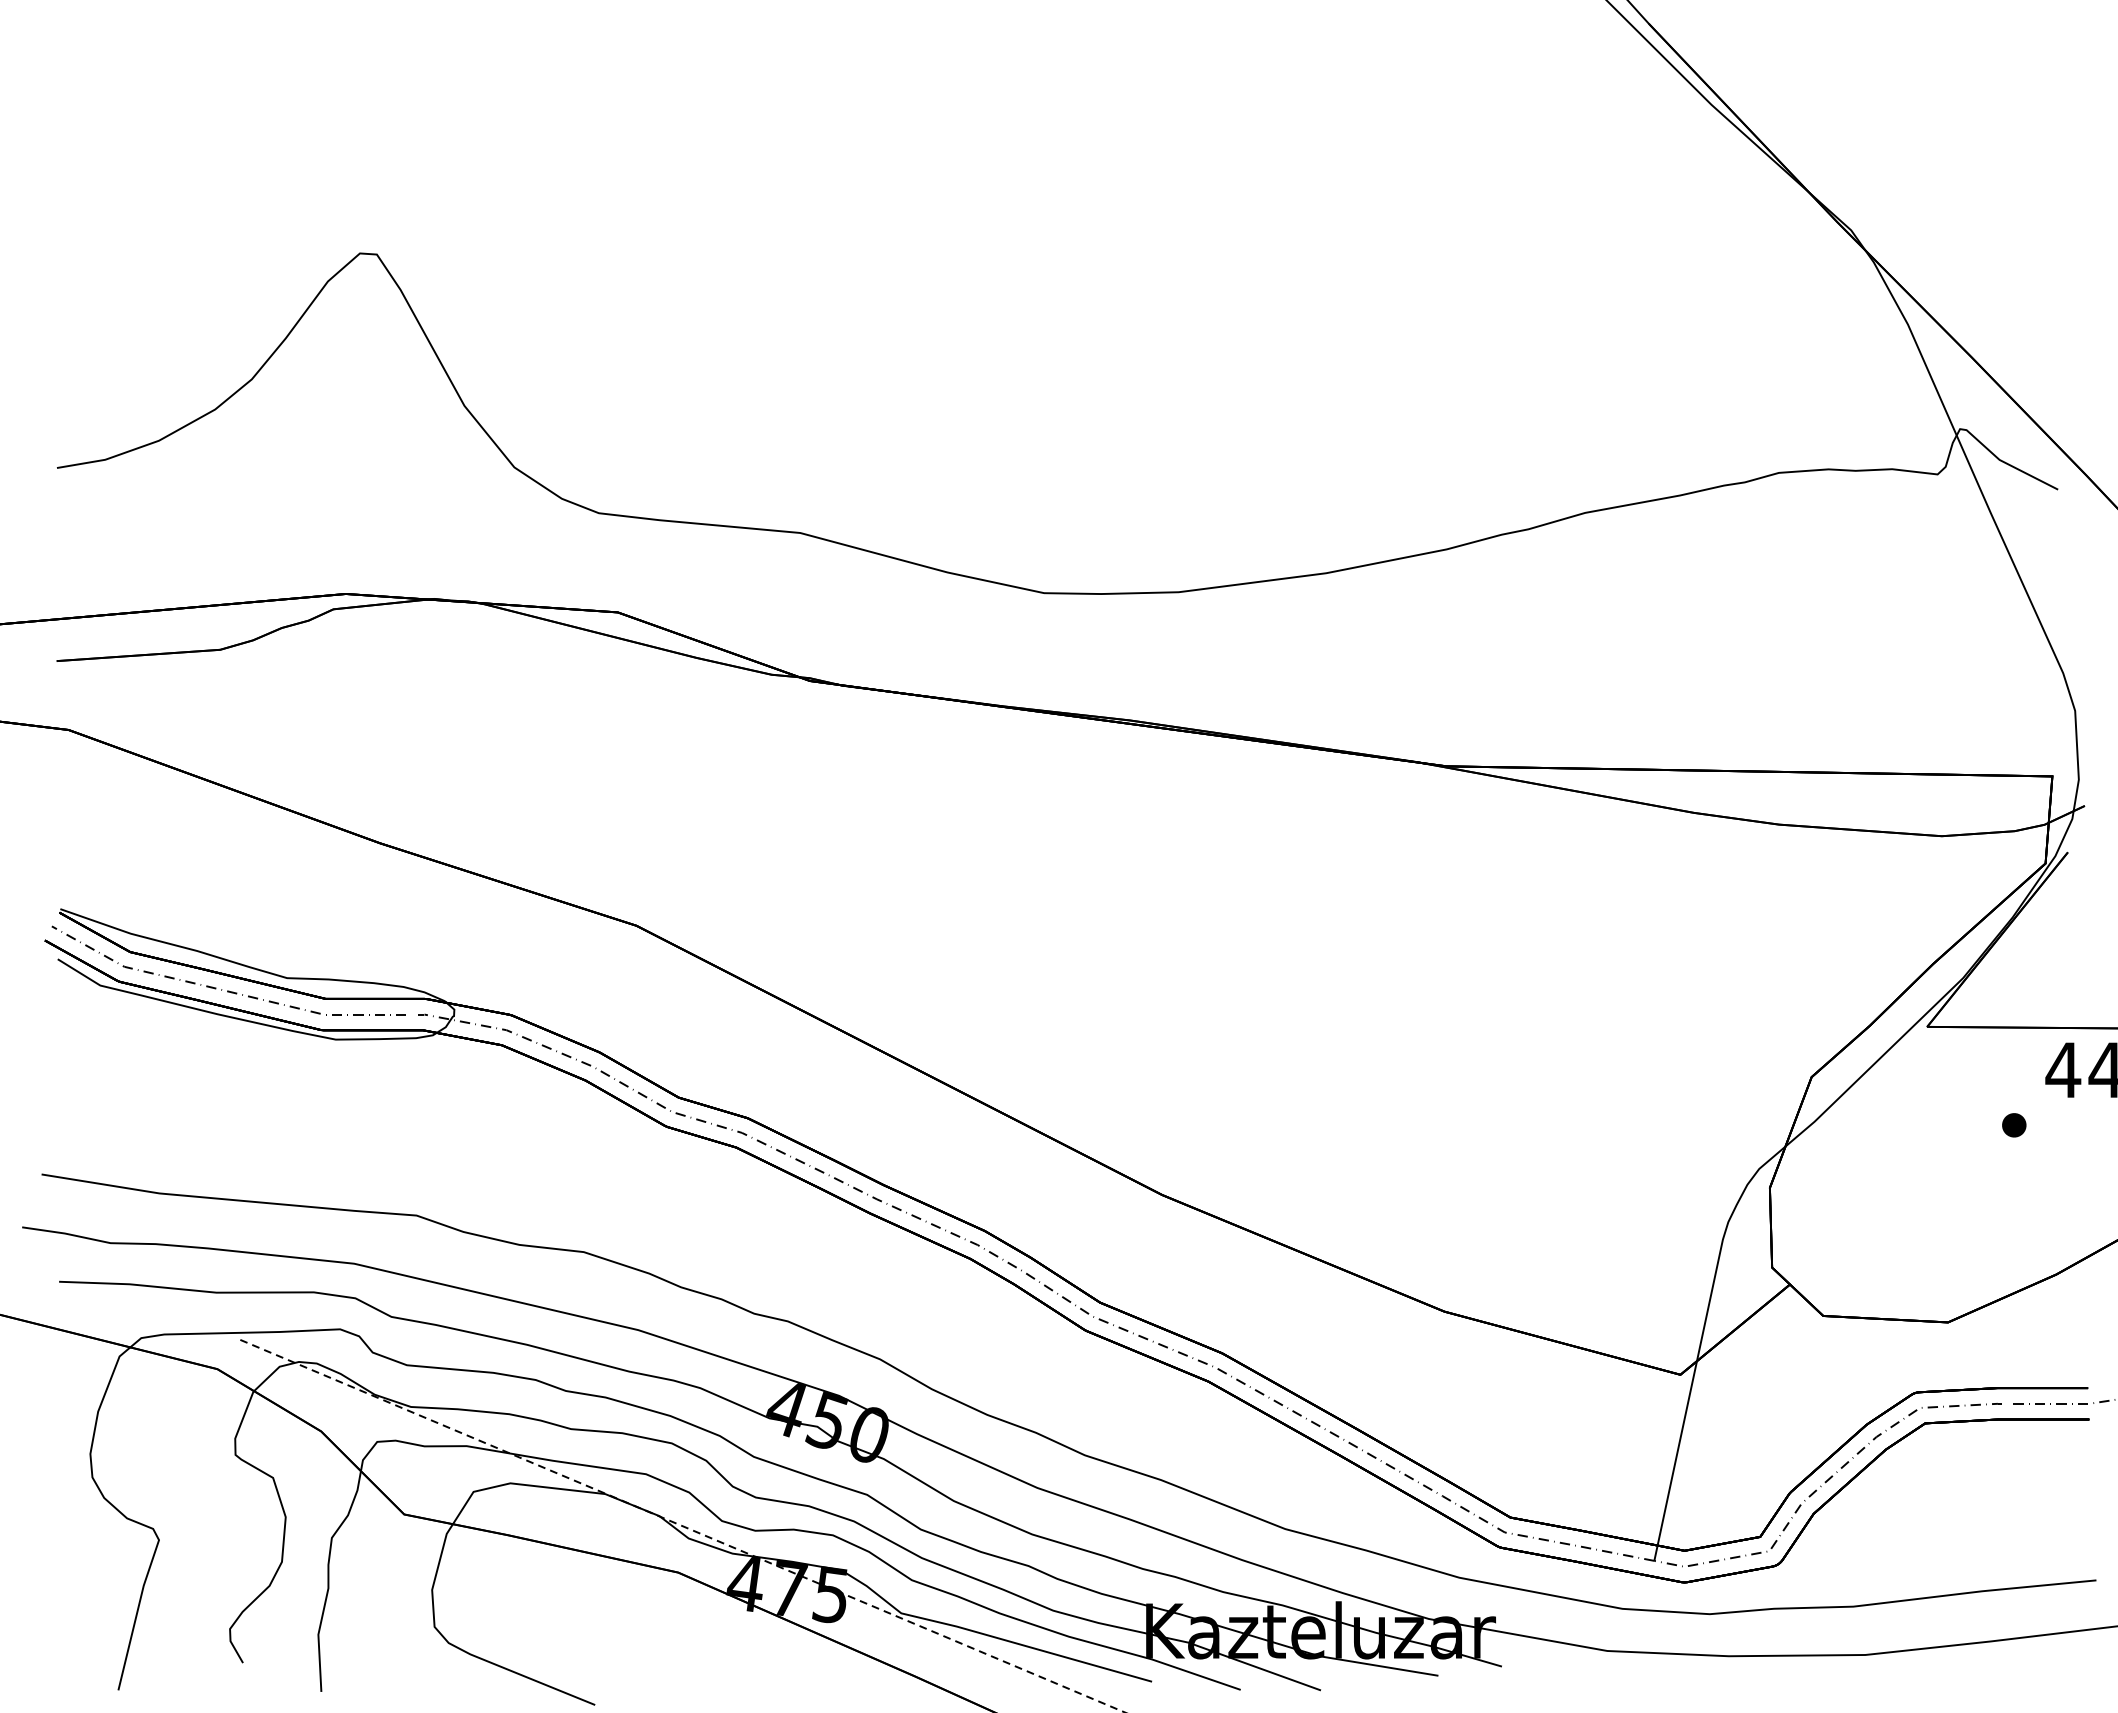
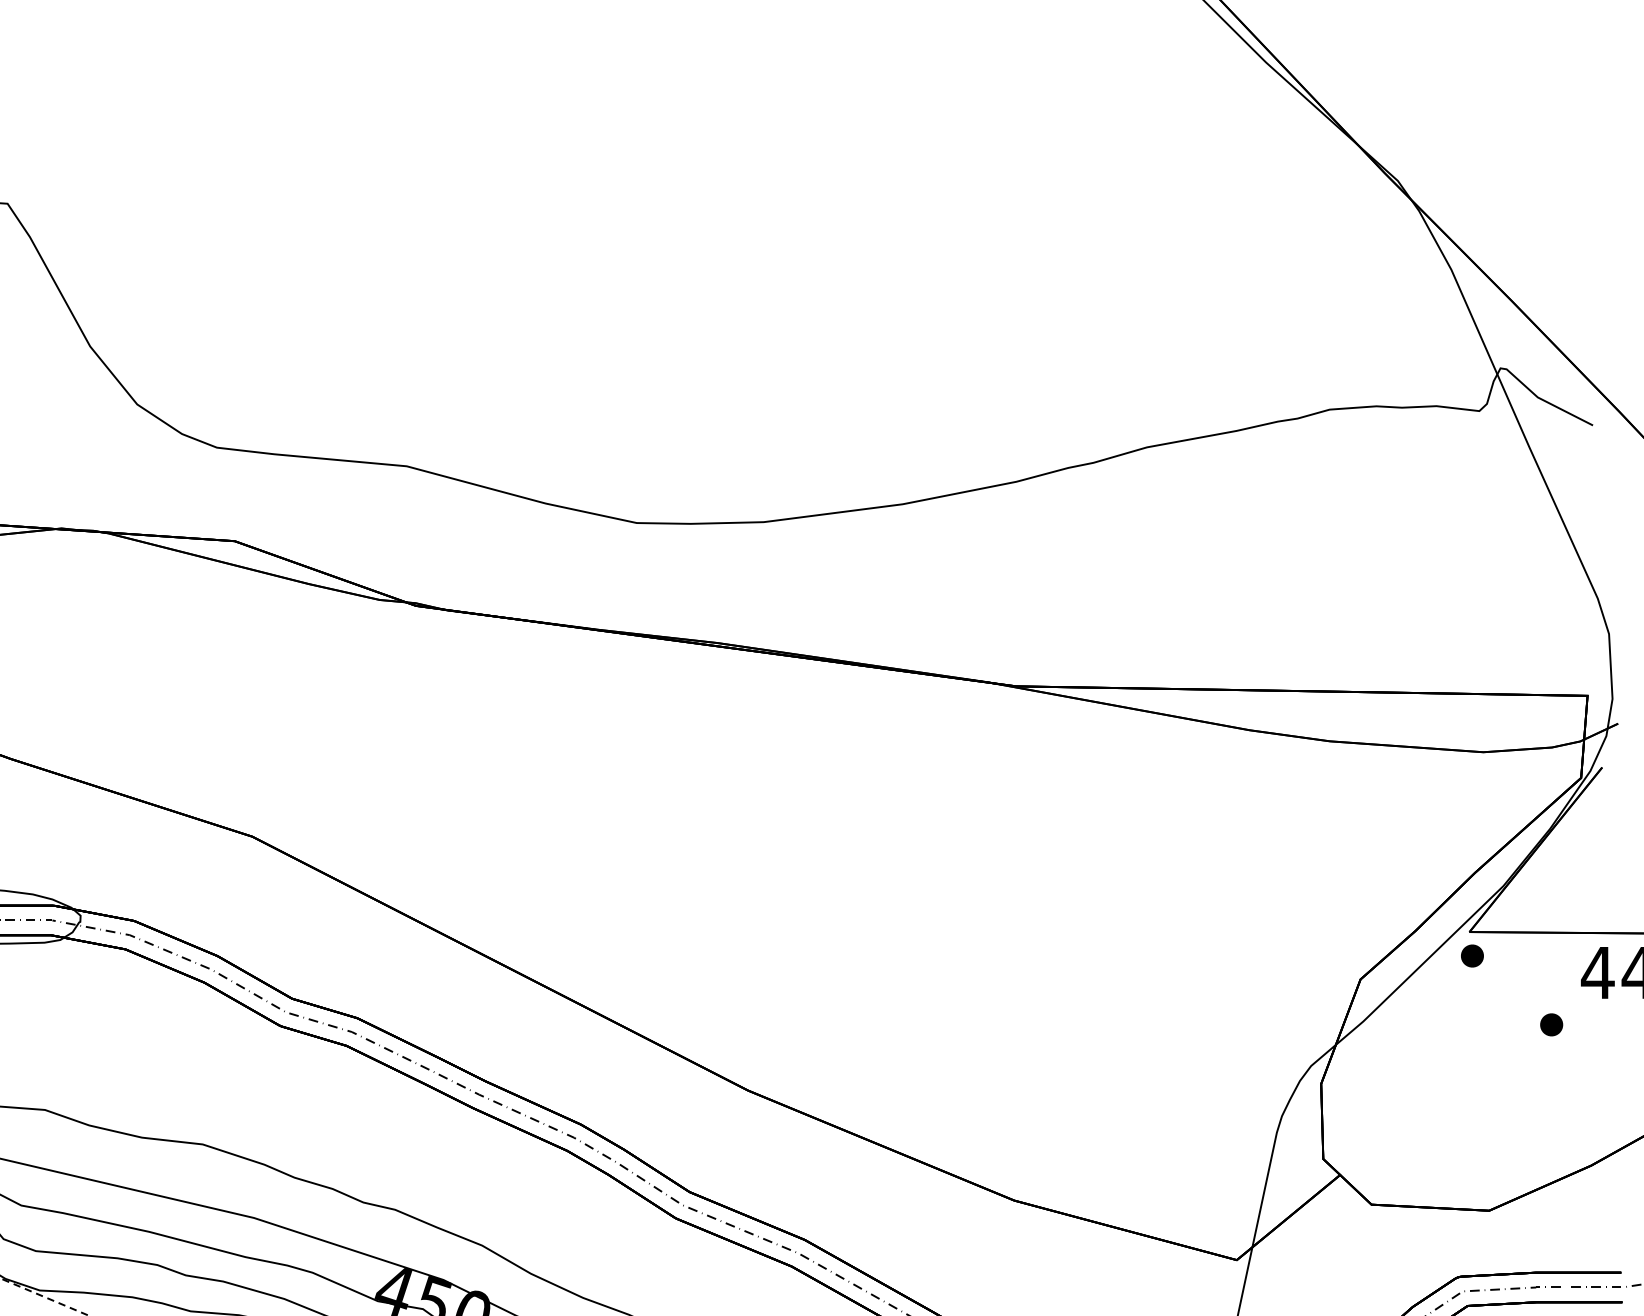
part: (1930, 1052) -> (1472, 956), added

